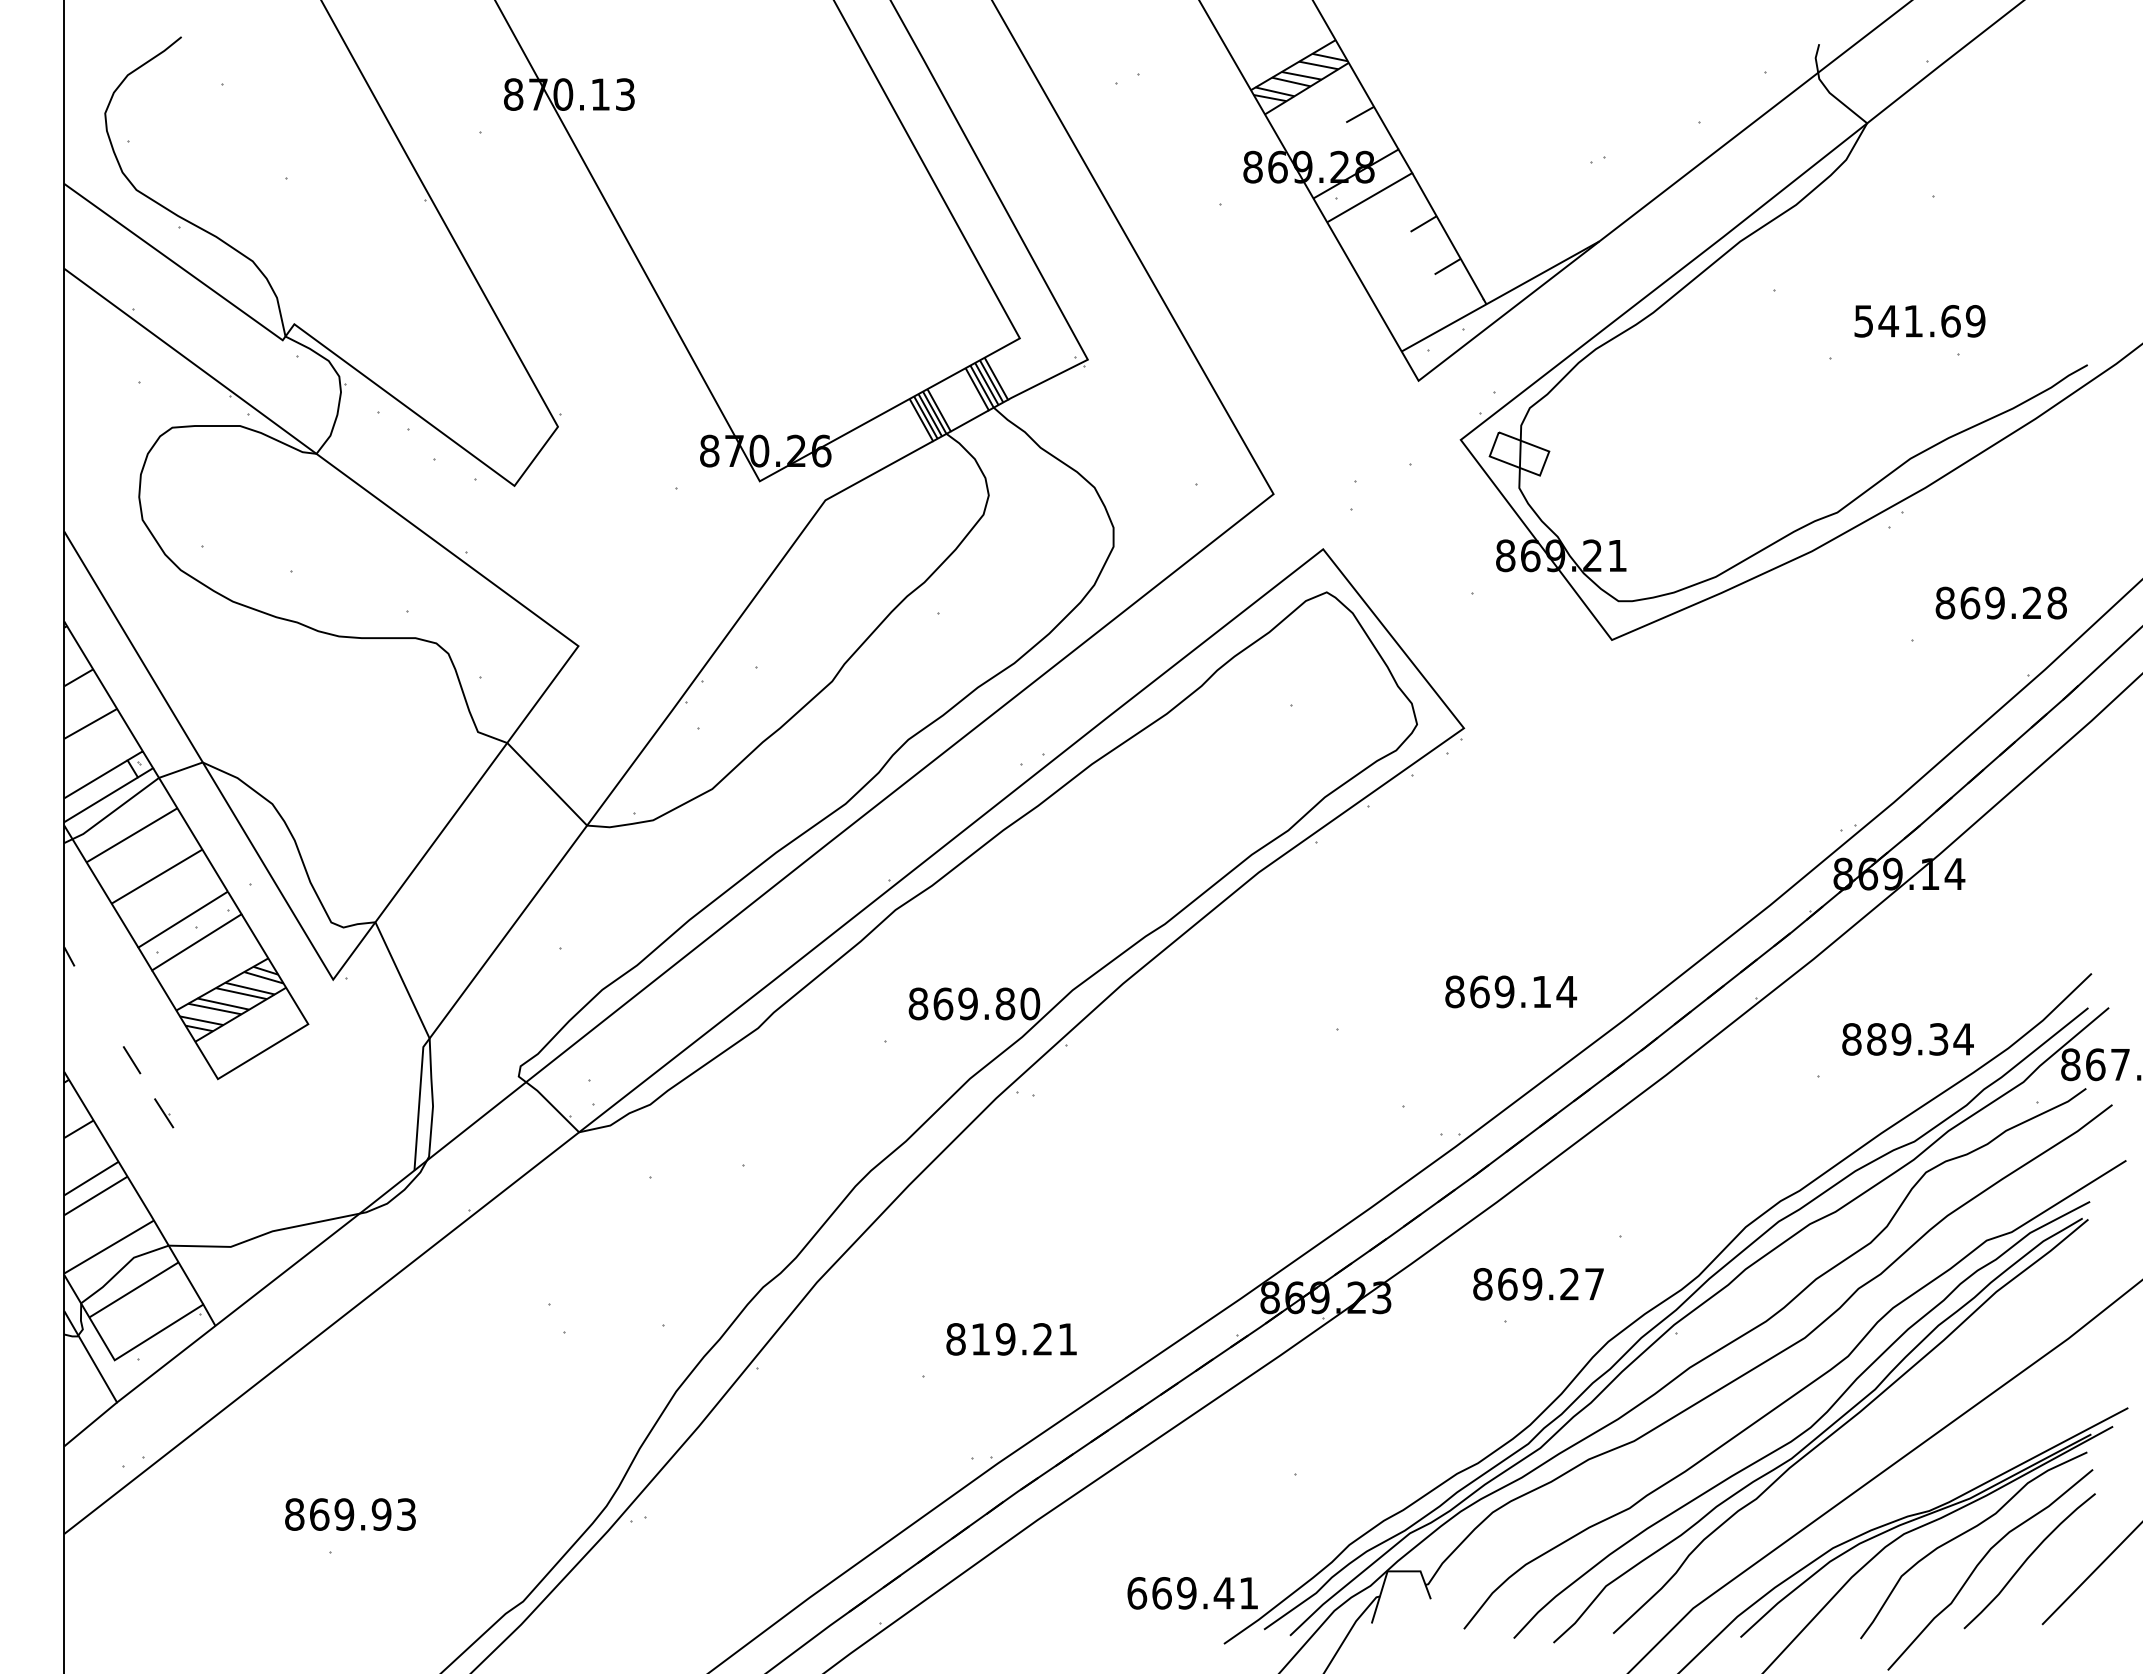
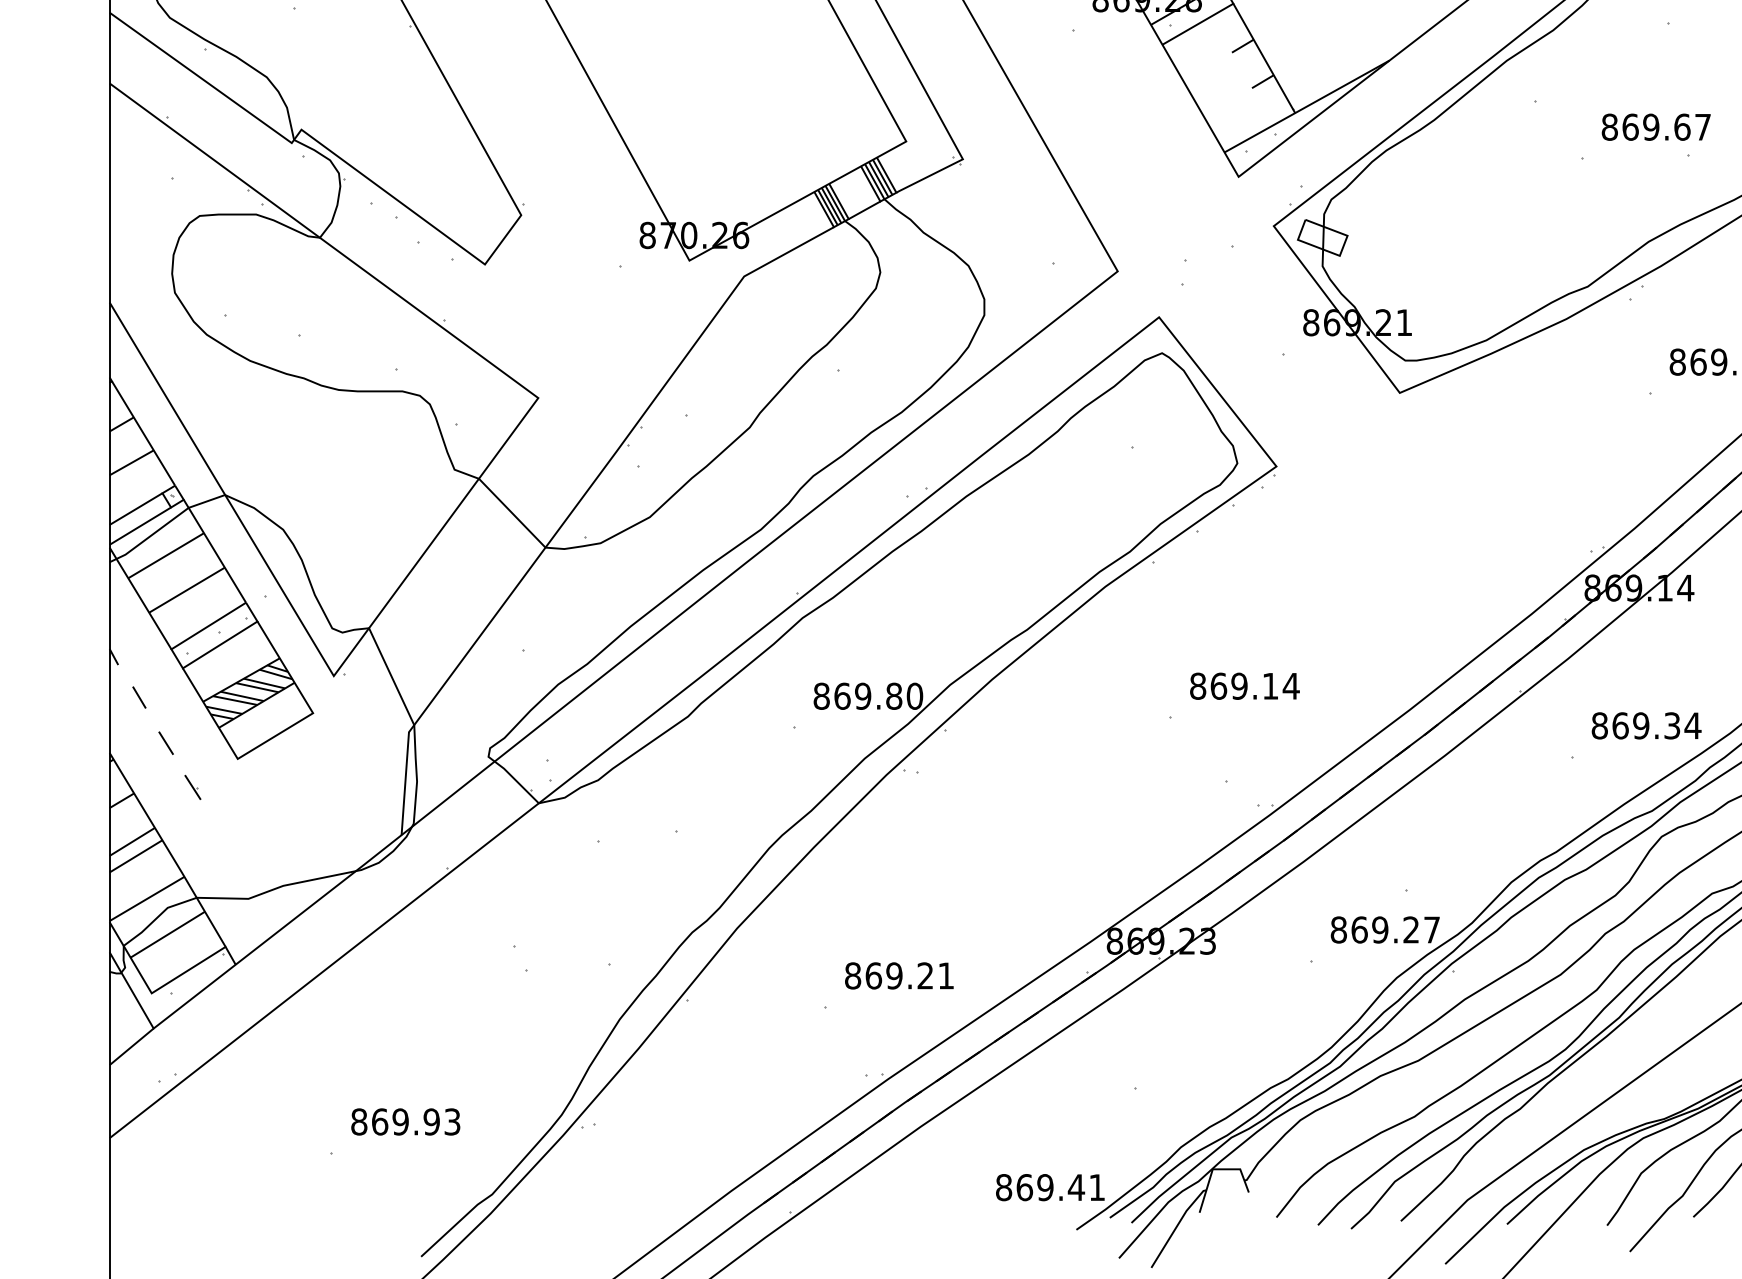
text: (1919, 321) -> (1656, 127), 541.69 -> 869.67
text: (1511, 991) -> (1245, 685), moved
line: (99, 1005) -> (139, 697), added
text: (1876, 1039) -> (1620, 725), 889.34 -> 869.34
text: (1538, 1284) -> (1385, 930), moved
text: (980, 1339) -> (873, 976), 819.21 -> 869.21
text: (350, 1514) -> (405, 1121), moved
text: (1137, 1593) -> (1004, 1187), 669.41 -> 869.41

